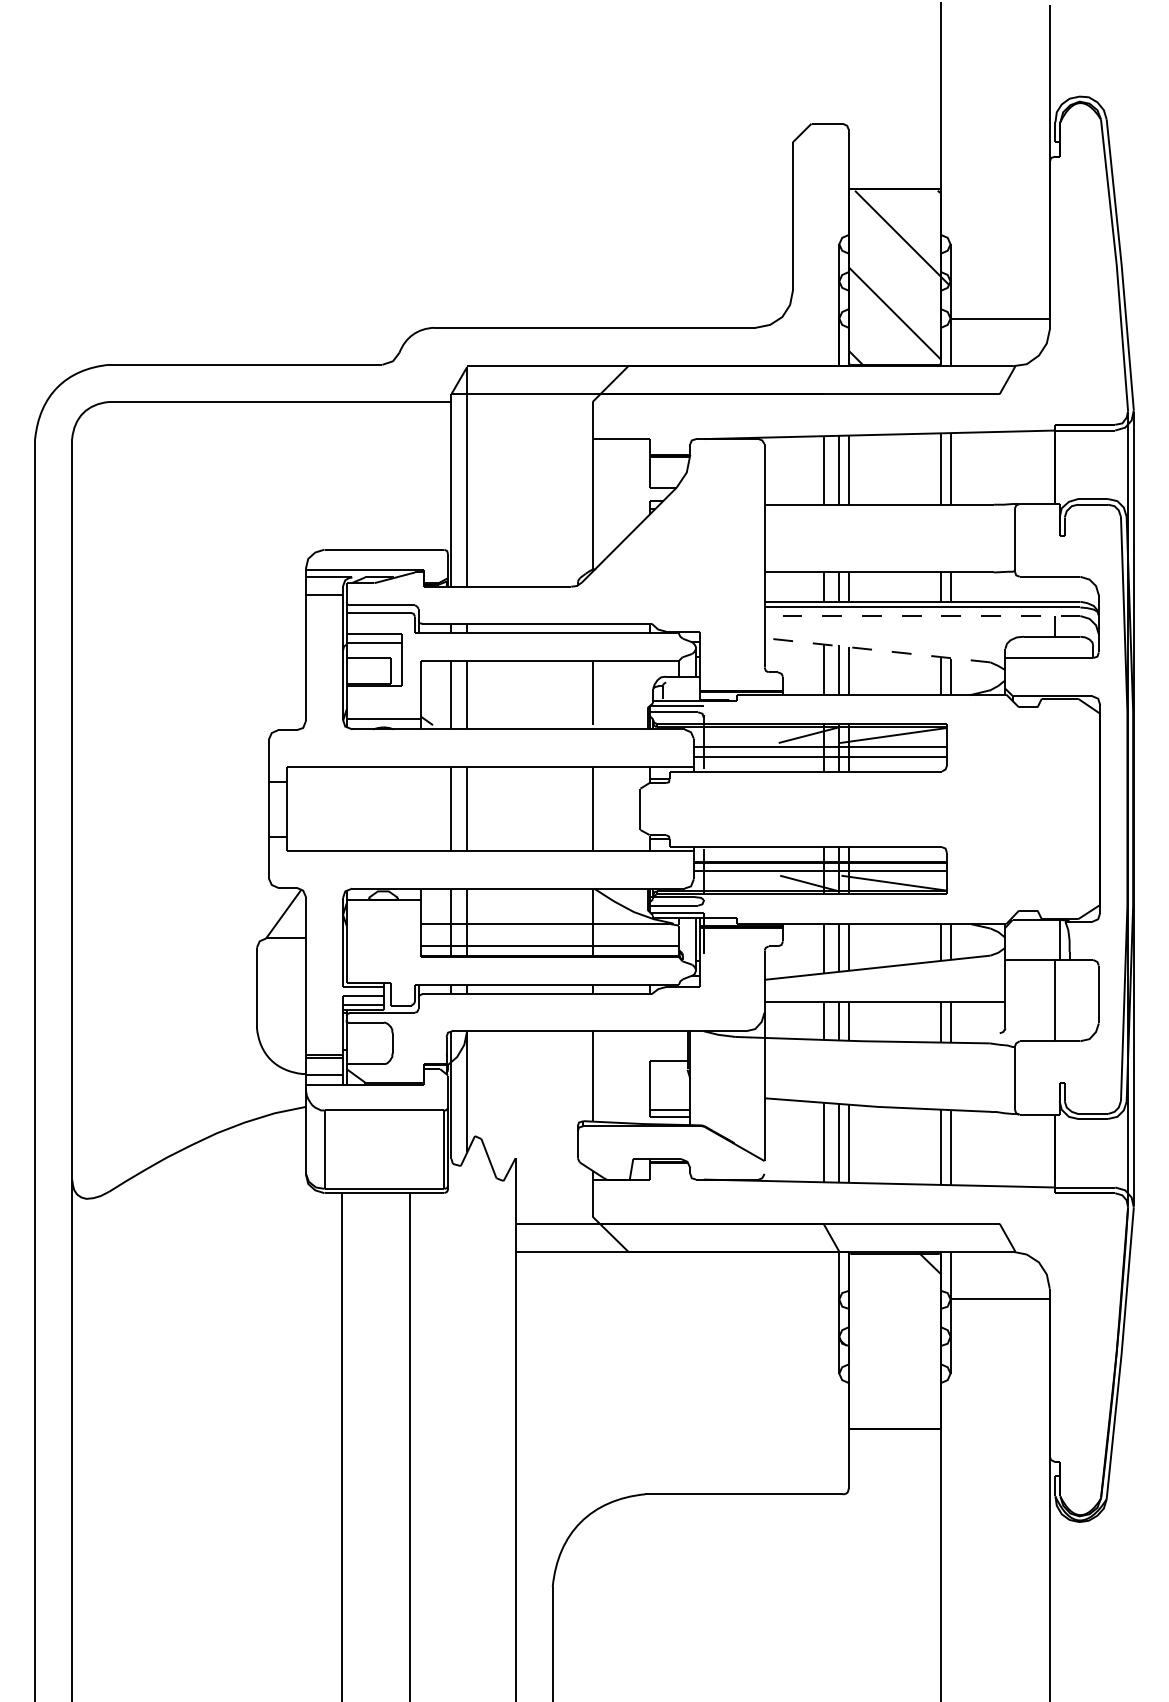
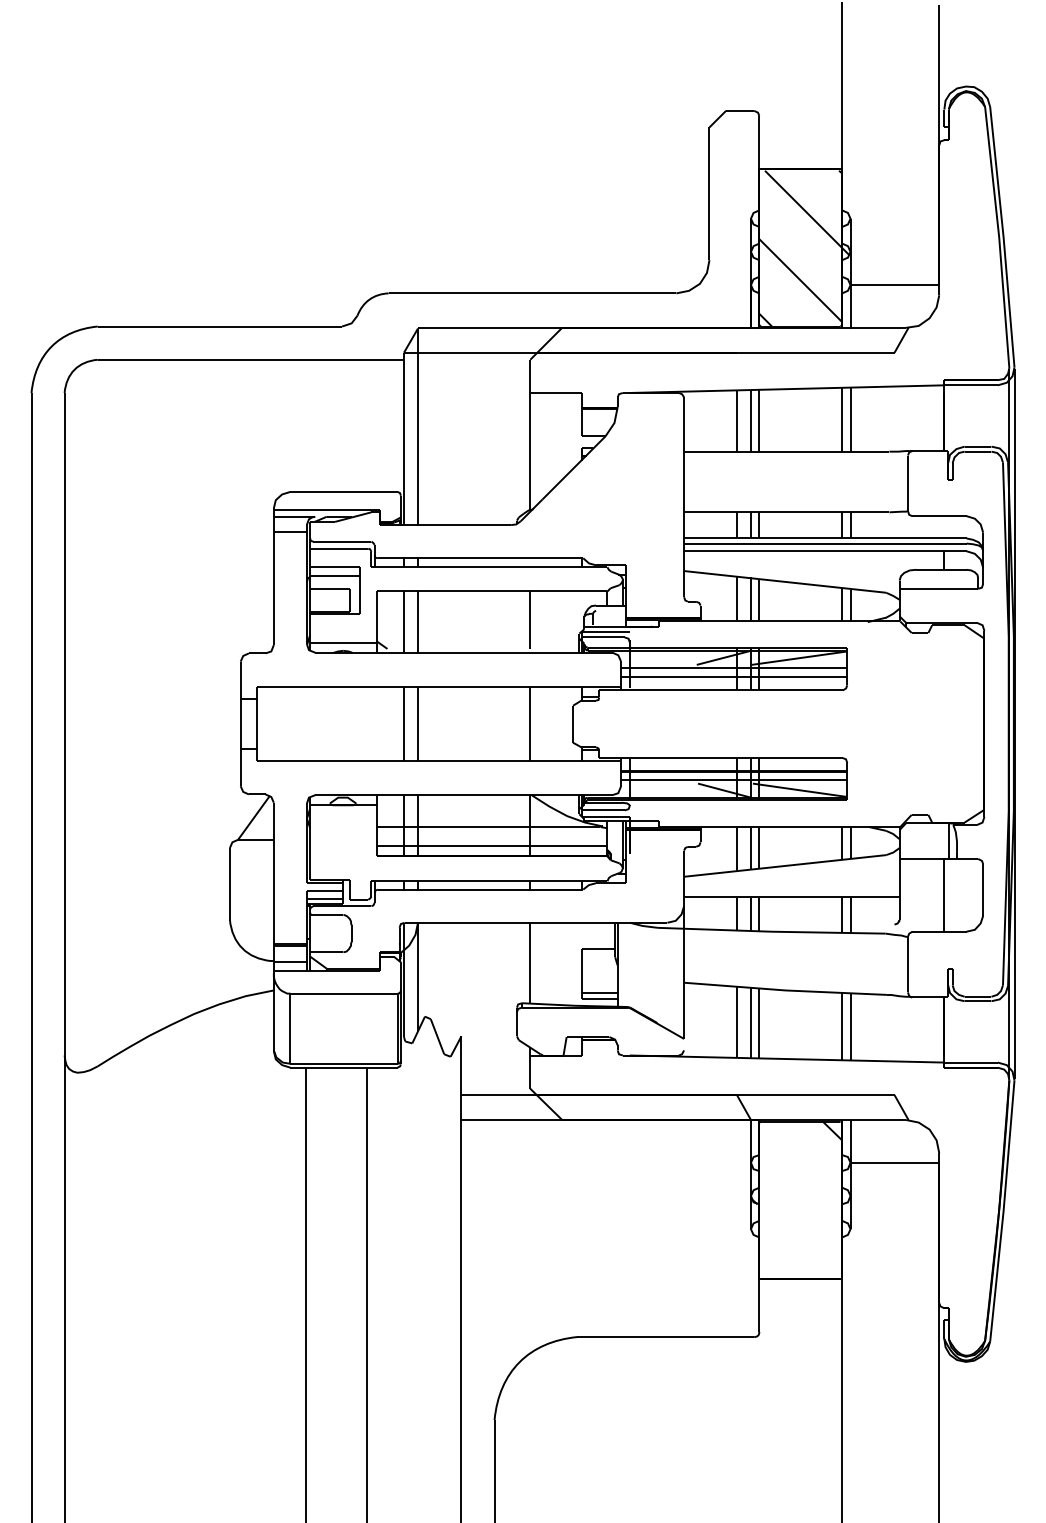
line: (921, 616) -> (824, 551), dashed -> solid
line: (877, 649) -> (785, 581), dashed -> solid

